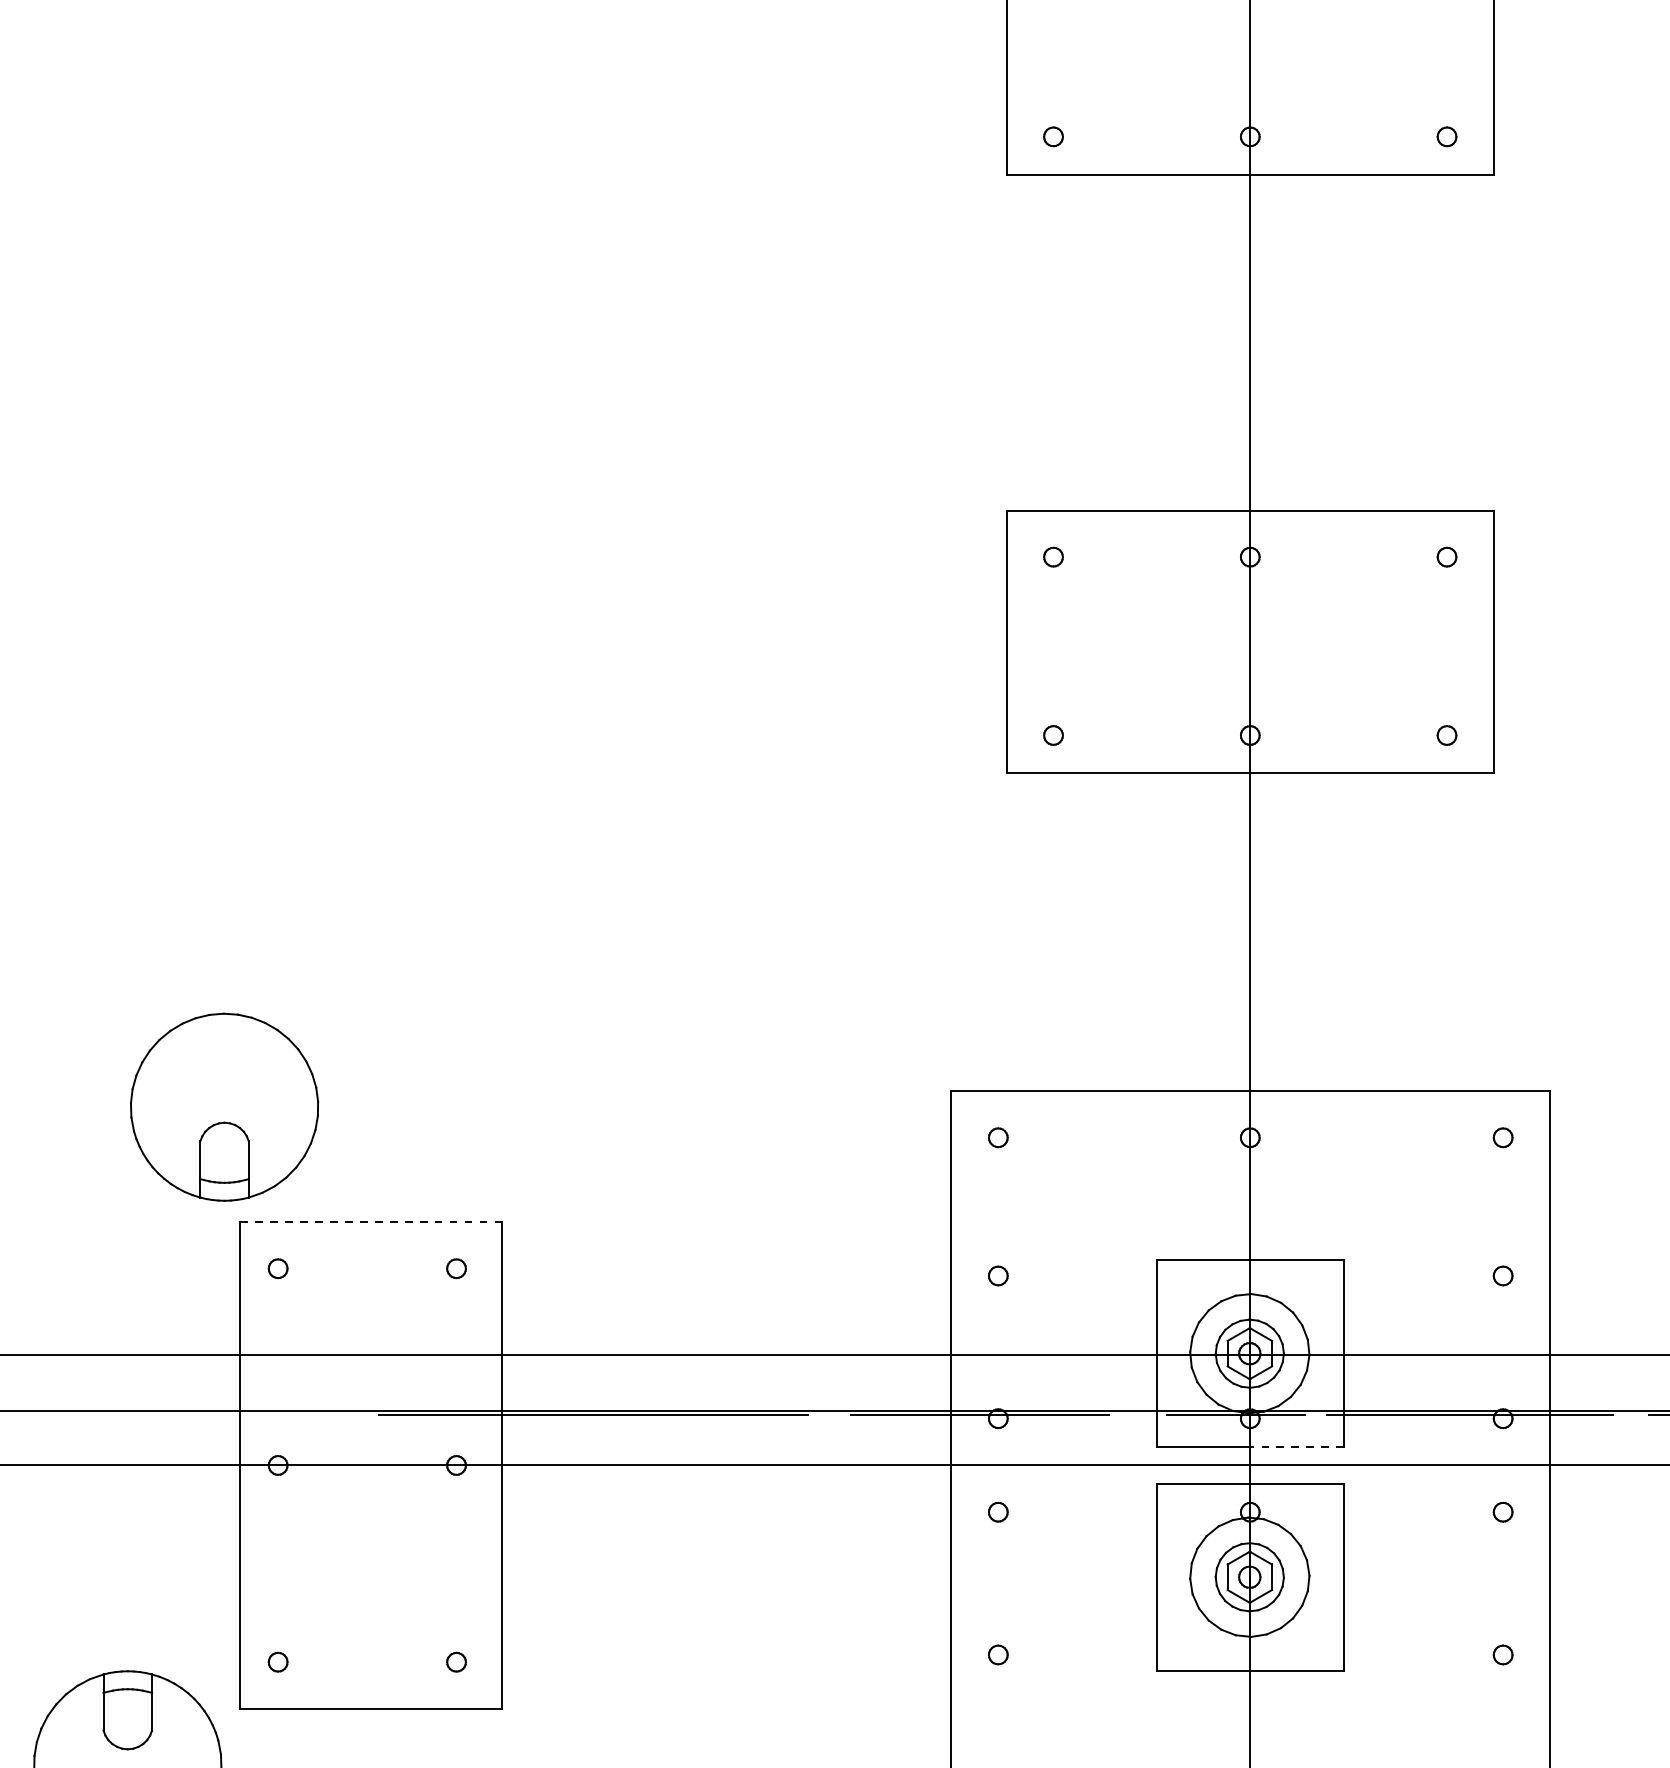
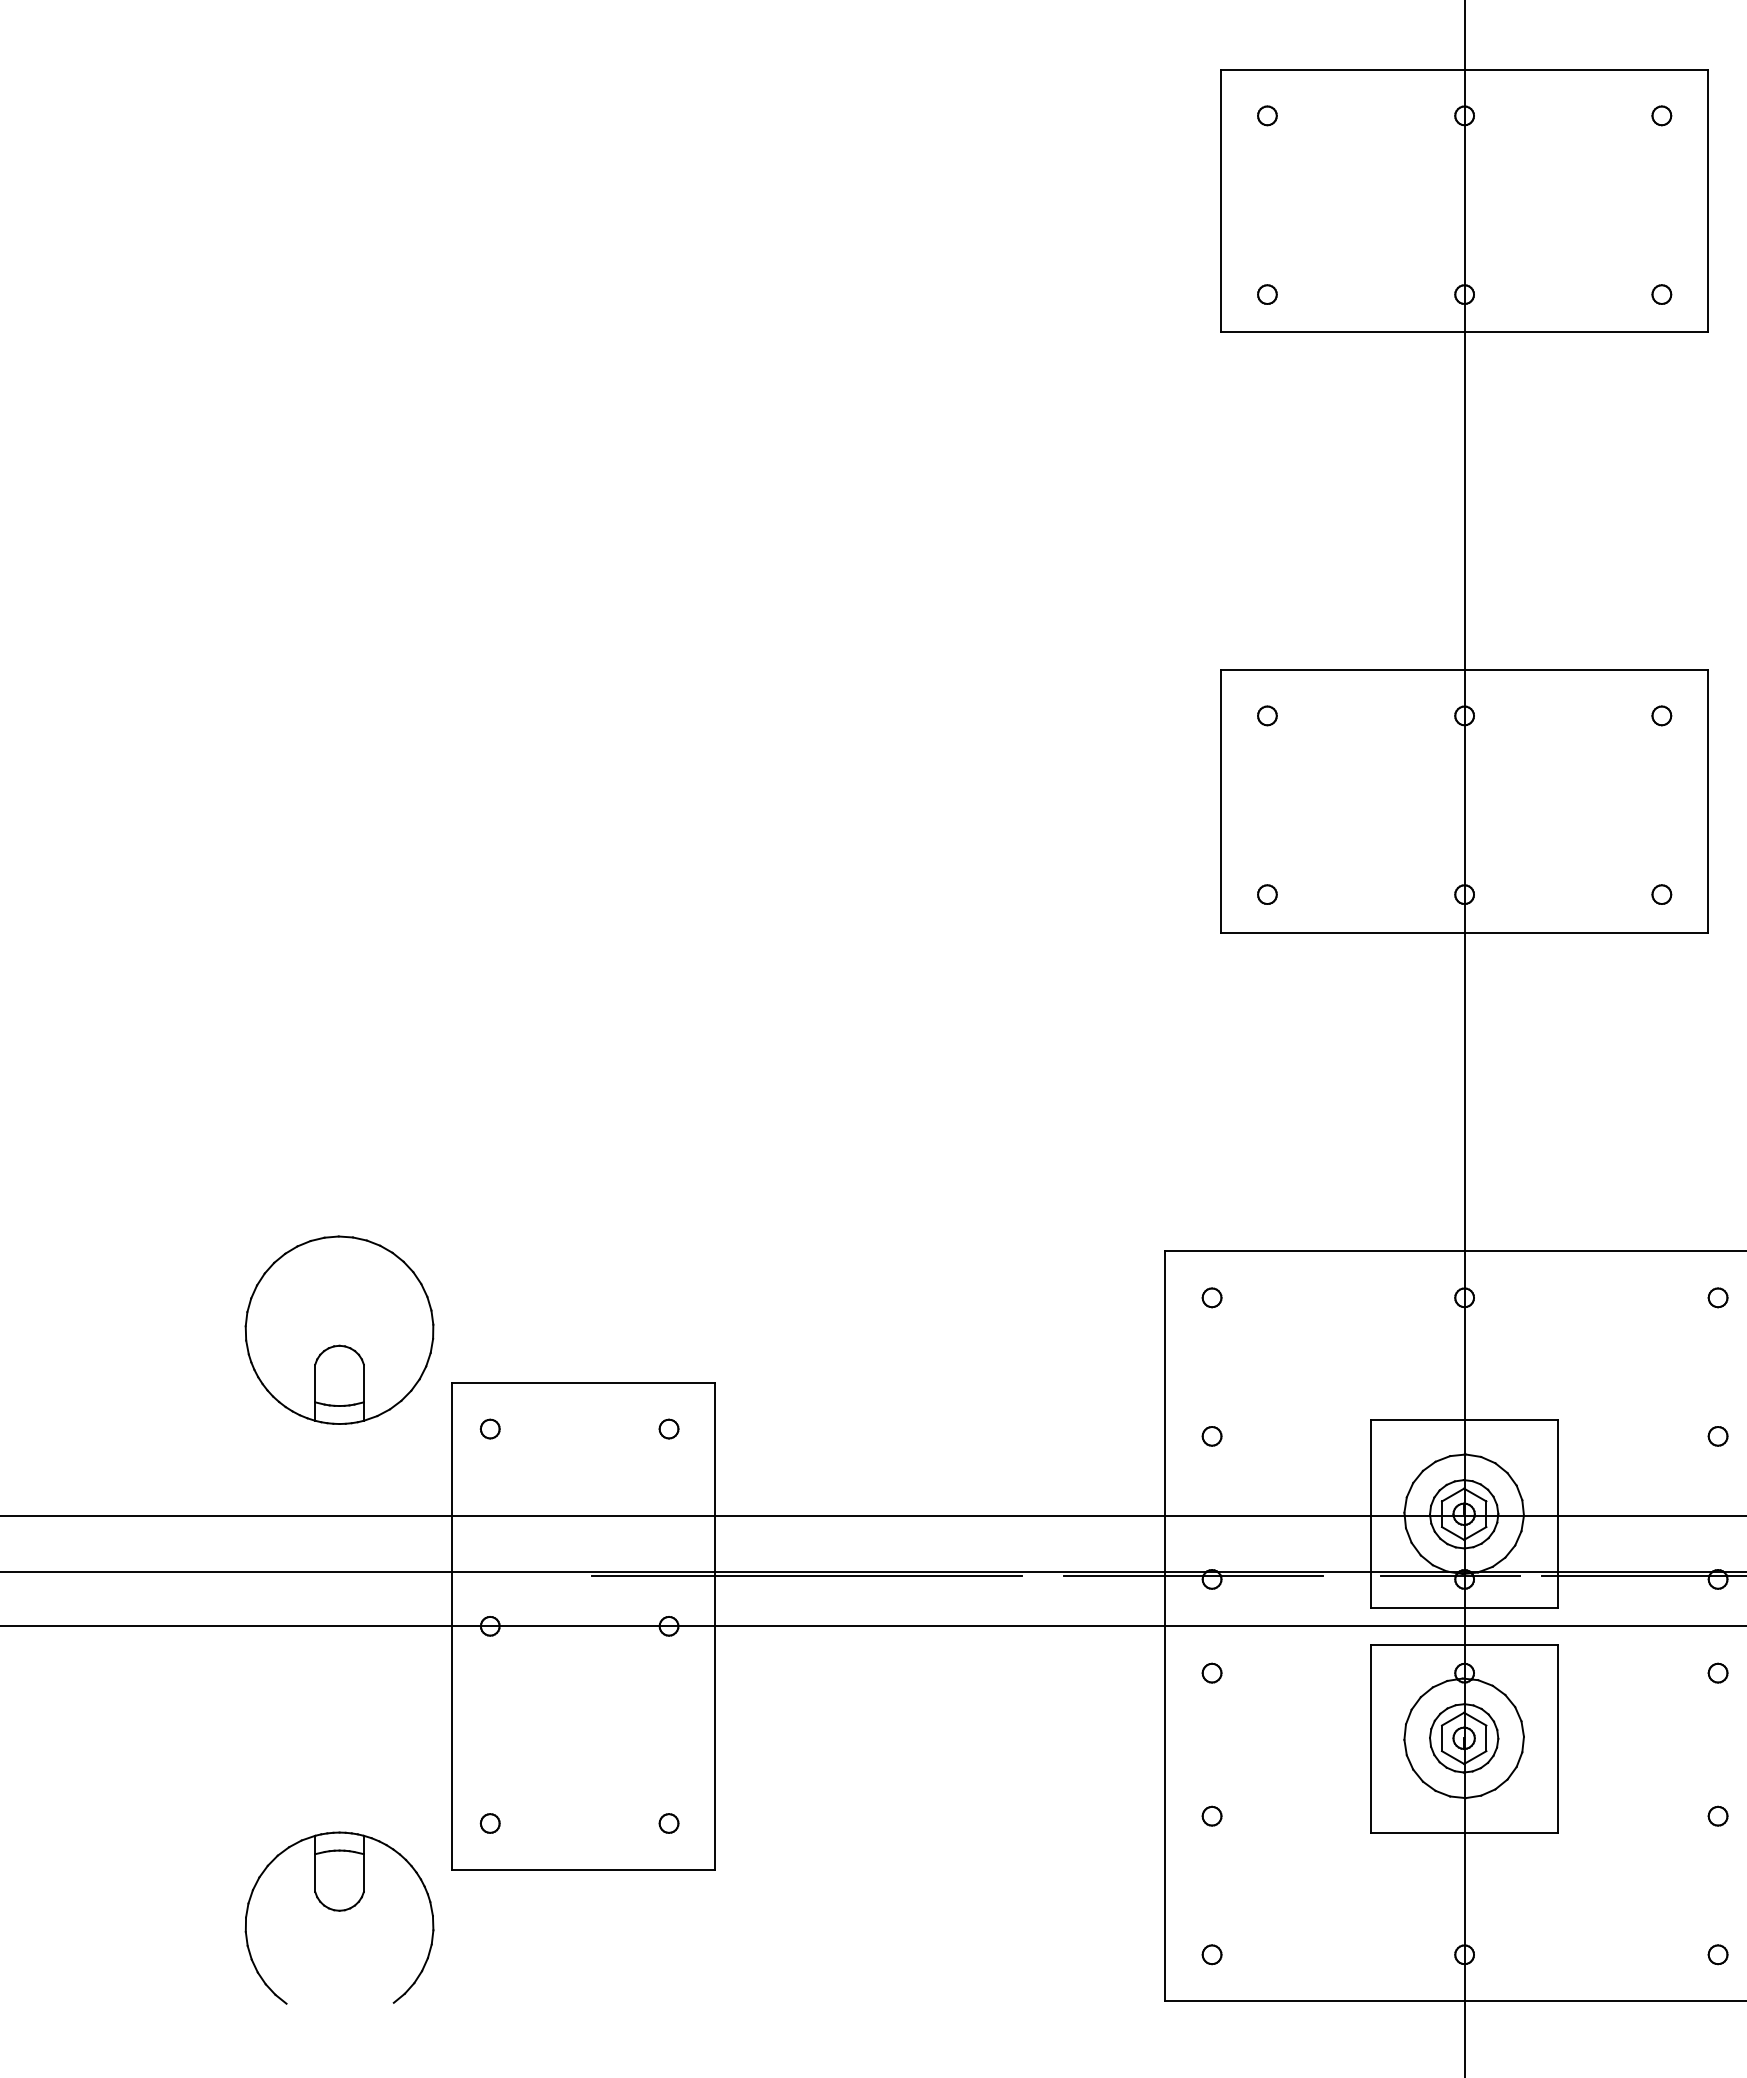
part: (224, 1106) -> (339, 1329), moved
line: (371, 1222) -> (583, 1382), dashed -> solid
line: (1297, 1446) -> (1511, 1607), dashed -> solid

